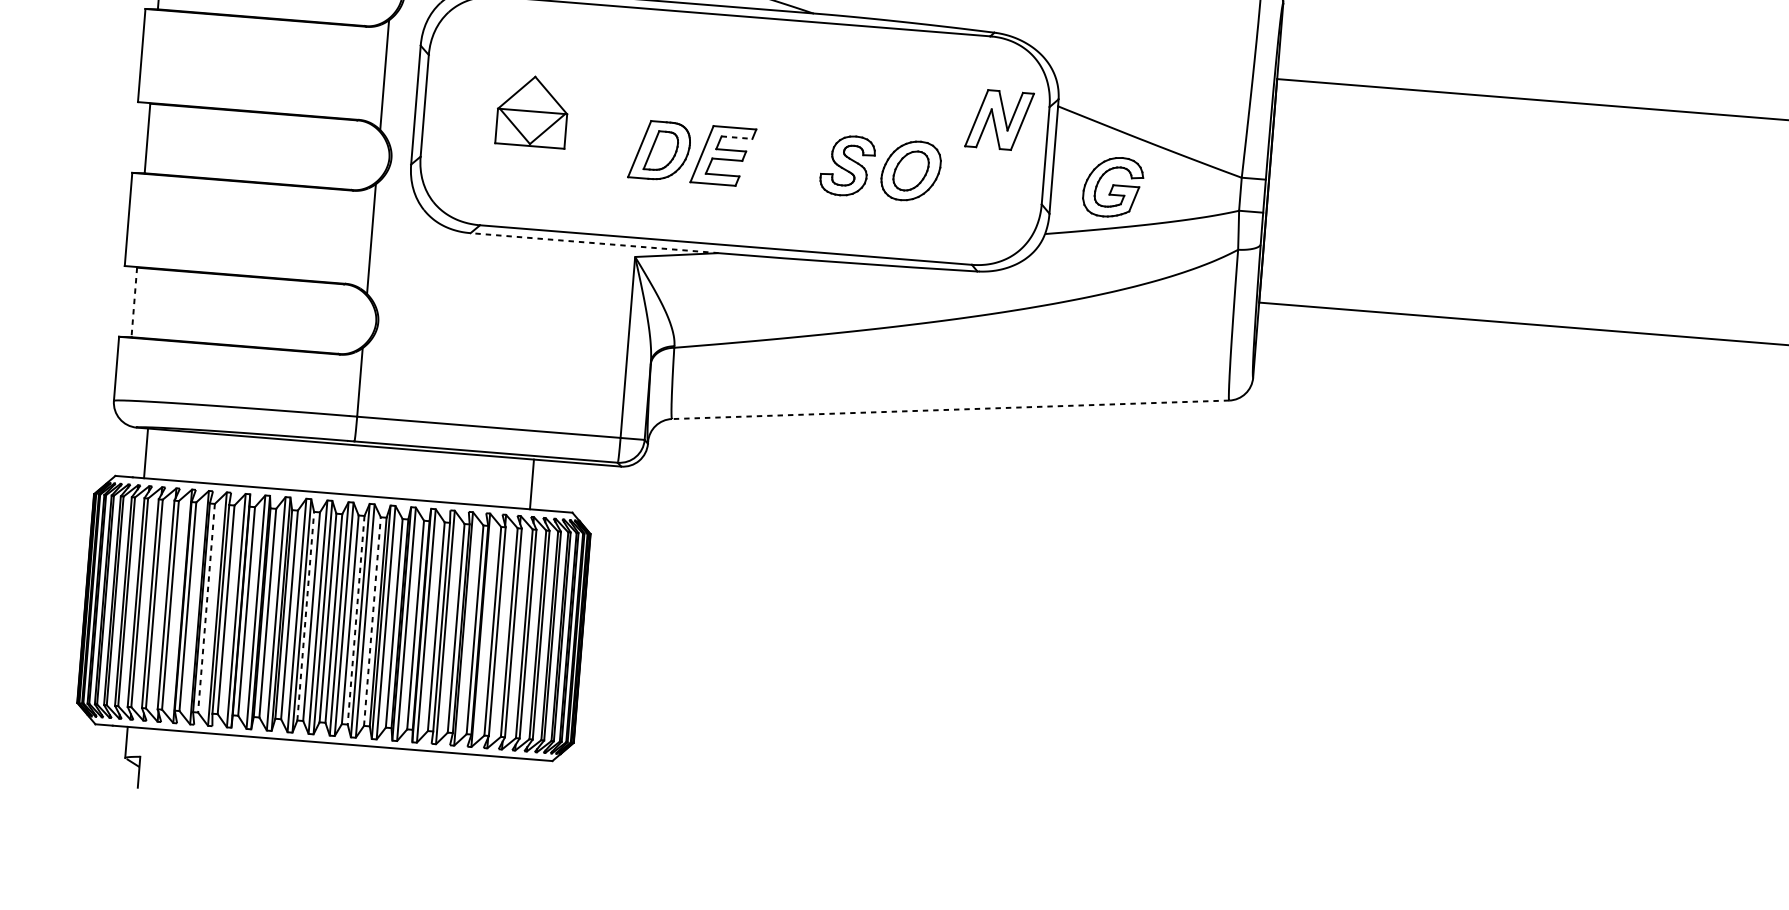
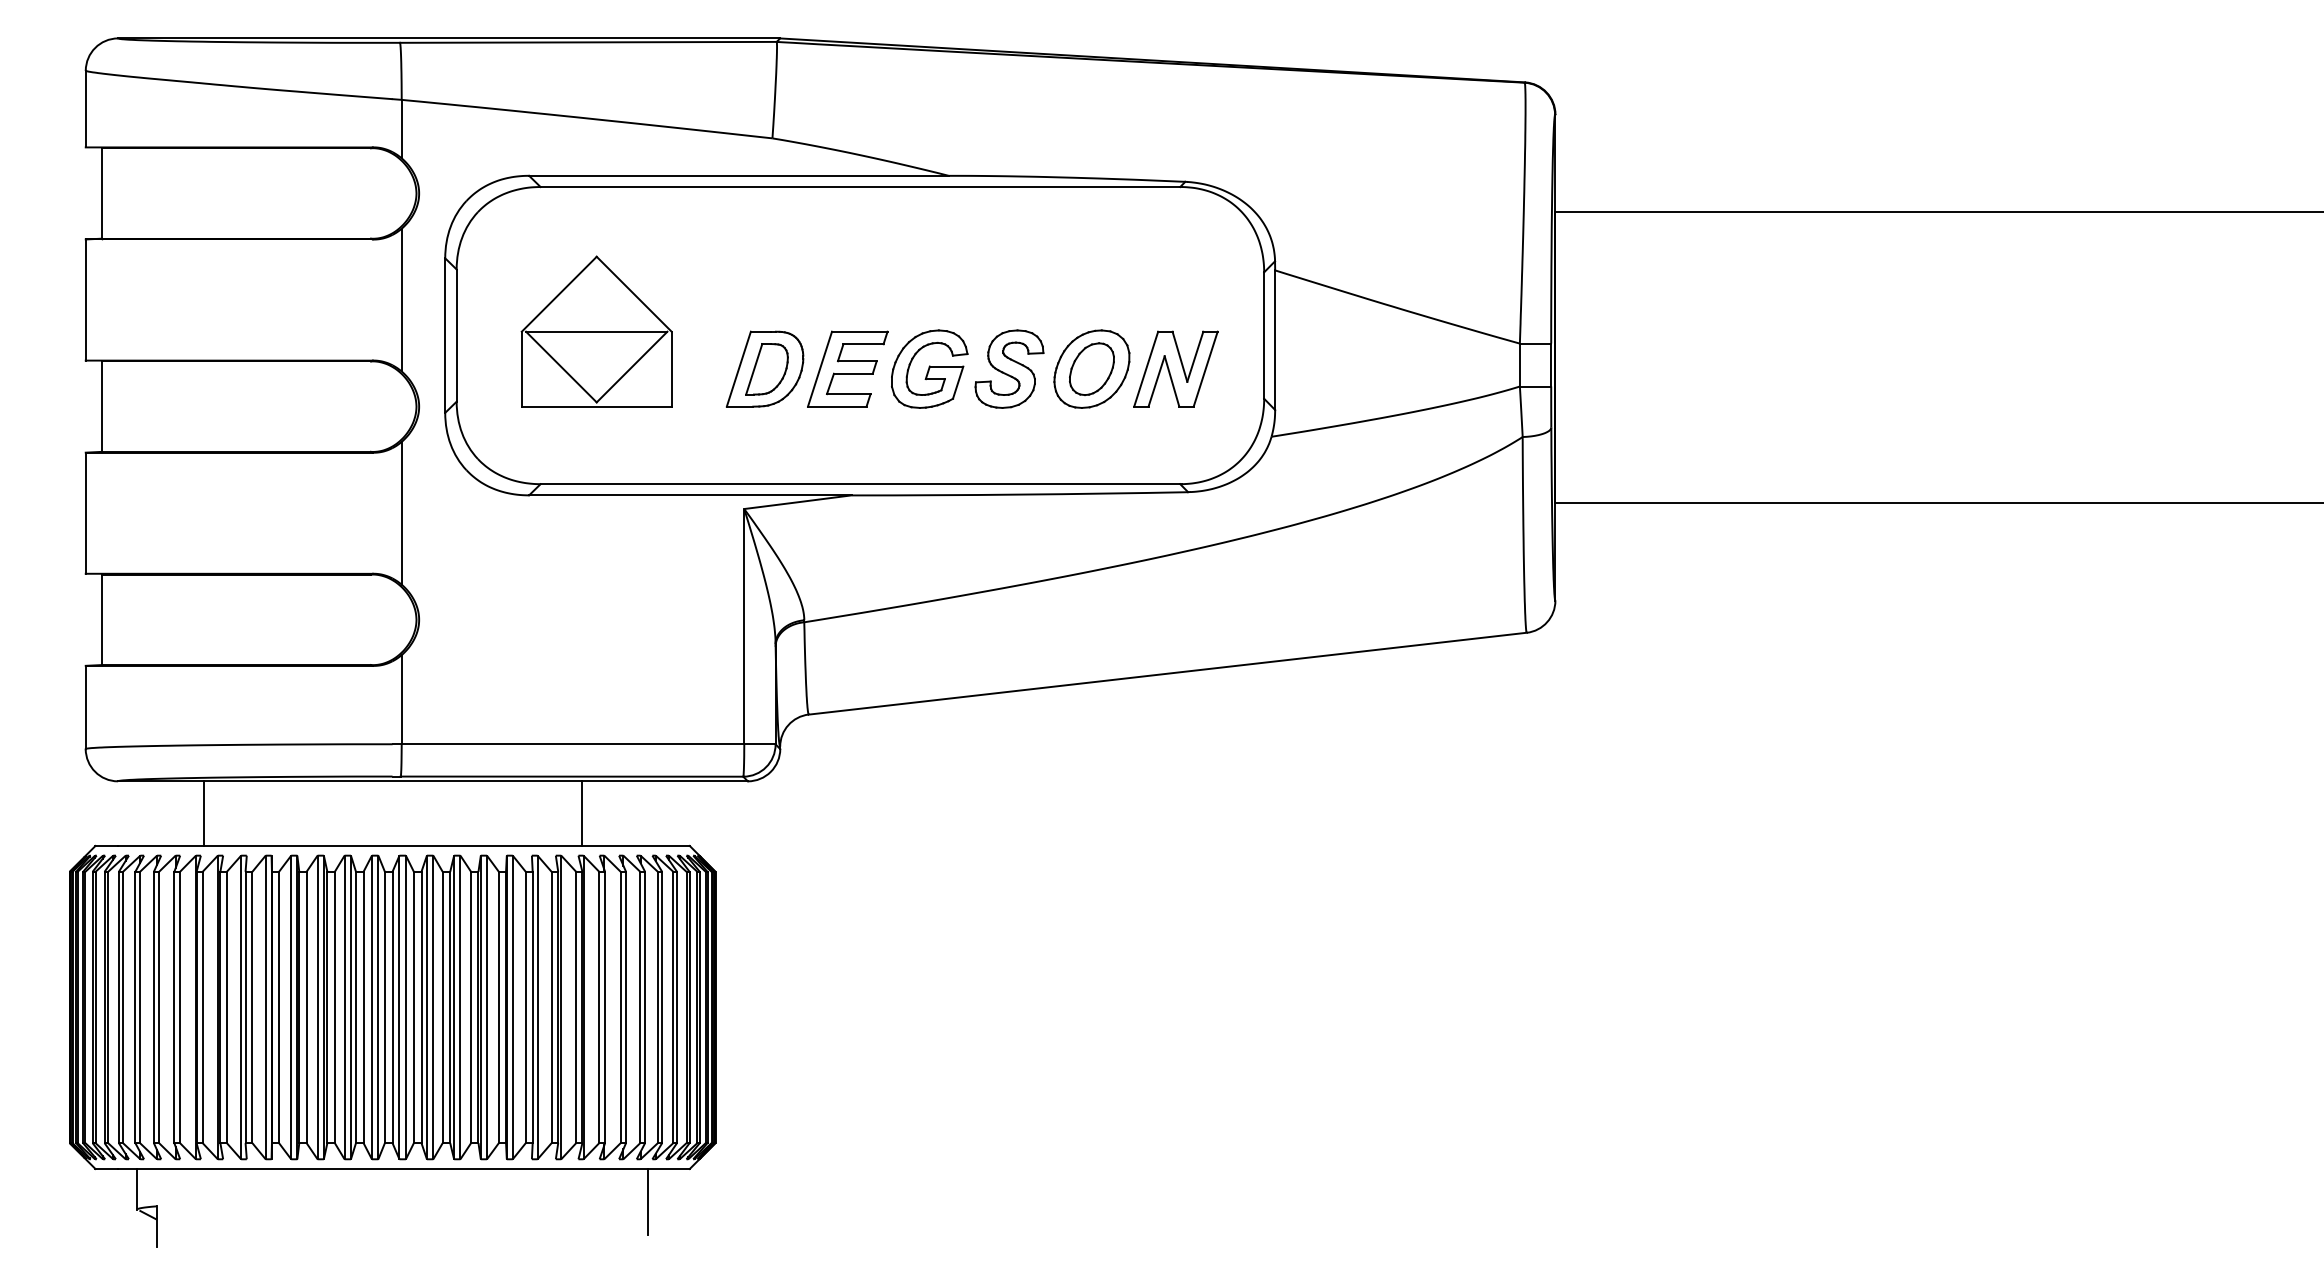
part: (532, 111) -> (596, 331), size x1.67
part: (999, 119) -> (1175, 368), moved
line: (737, 137) -> (863, 344), dashed -> solid
part: (1113, 186) -> (929, 368), moved
line: (594, 243) -> (690, 495), dashed -> solid
line: (134, 302) -> (101, 620), dashed -> solid
line: (950, 409) -> (1167, 673), dashed -> solid
line: (145, 453) -> (203, 813), moved
line: (531, 484) -> (581, 813), moved
line: (206, 608) -> (226, 1007), dashed -> solid
line: (306, 616) -> (356, 1007), dashed -> solid
line: (356, 620) -> (421, 1007), dashed -> solid
line: (372, 621) -> (442, 1007), dashed -> solid
line: (517, 783) -> (647, 1201), added

